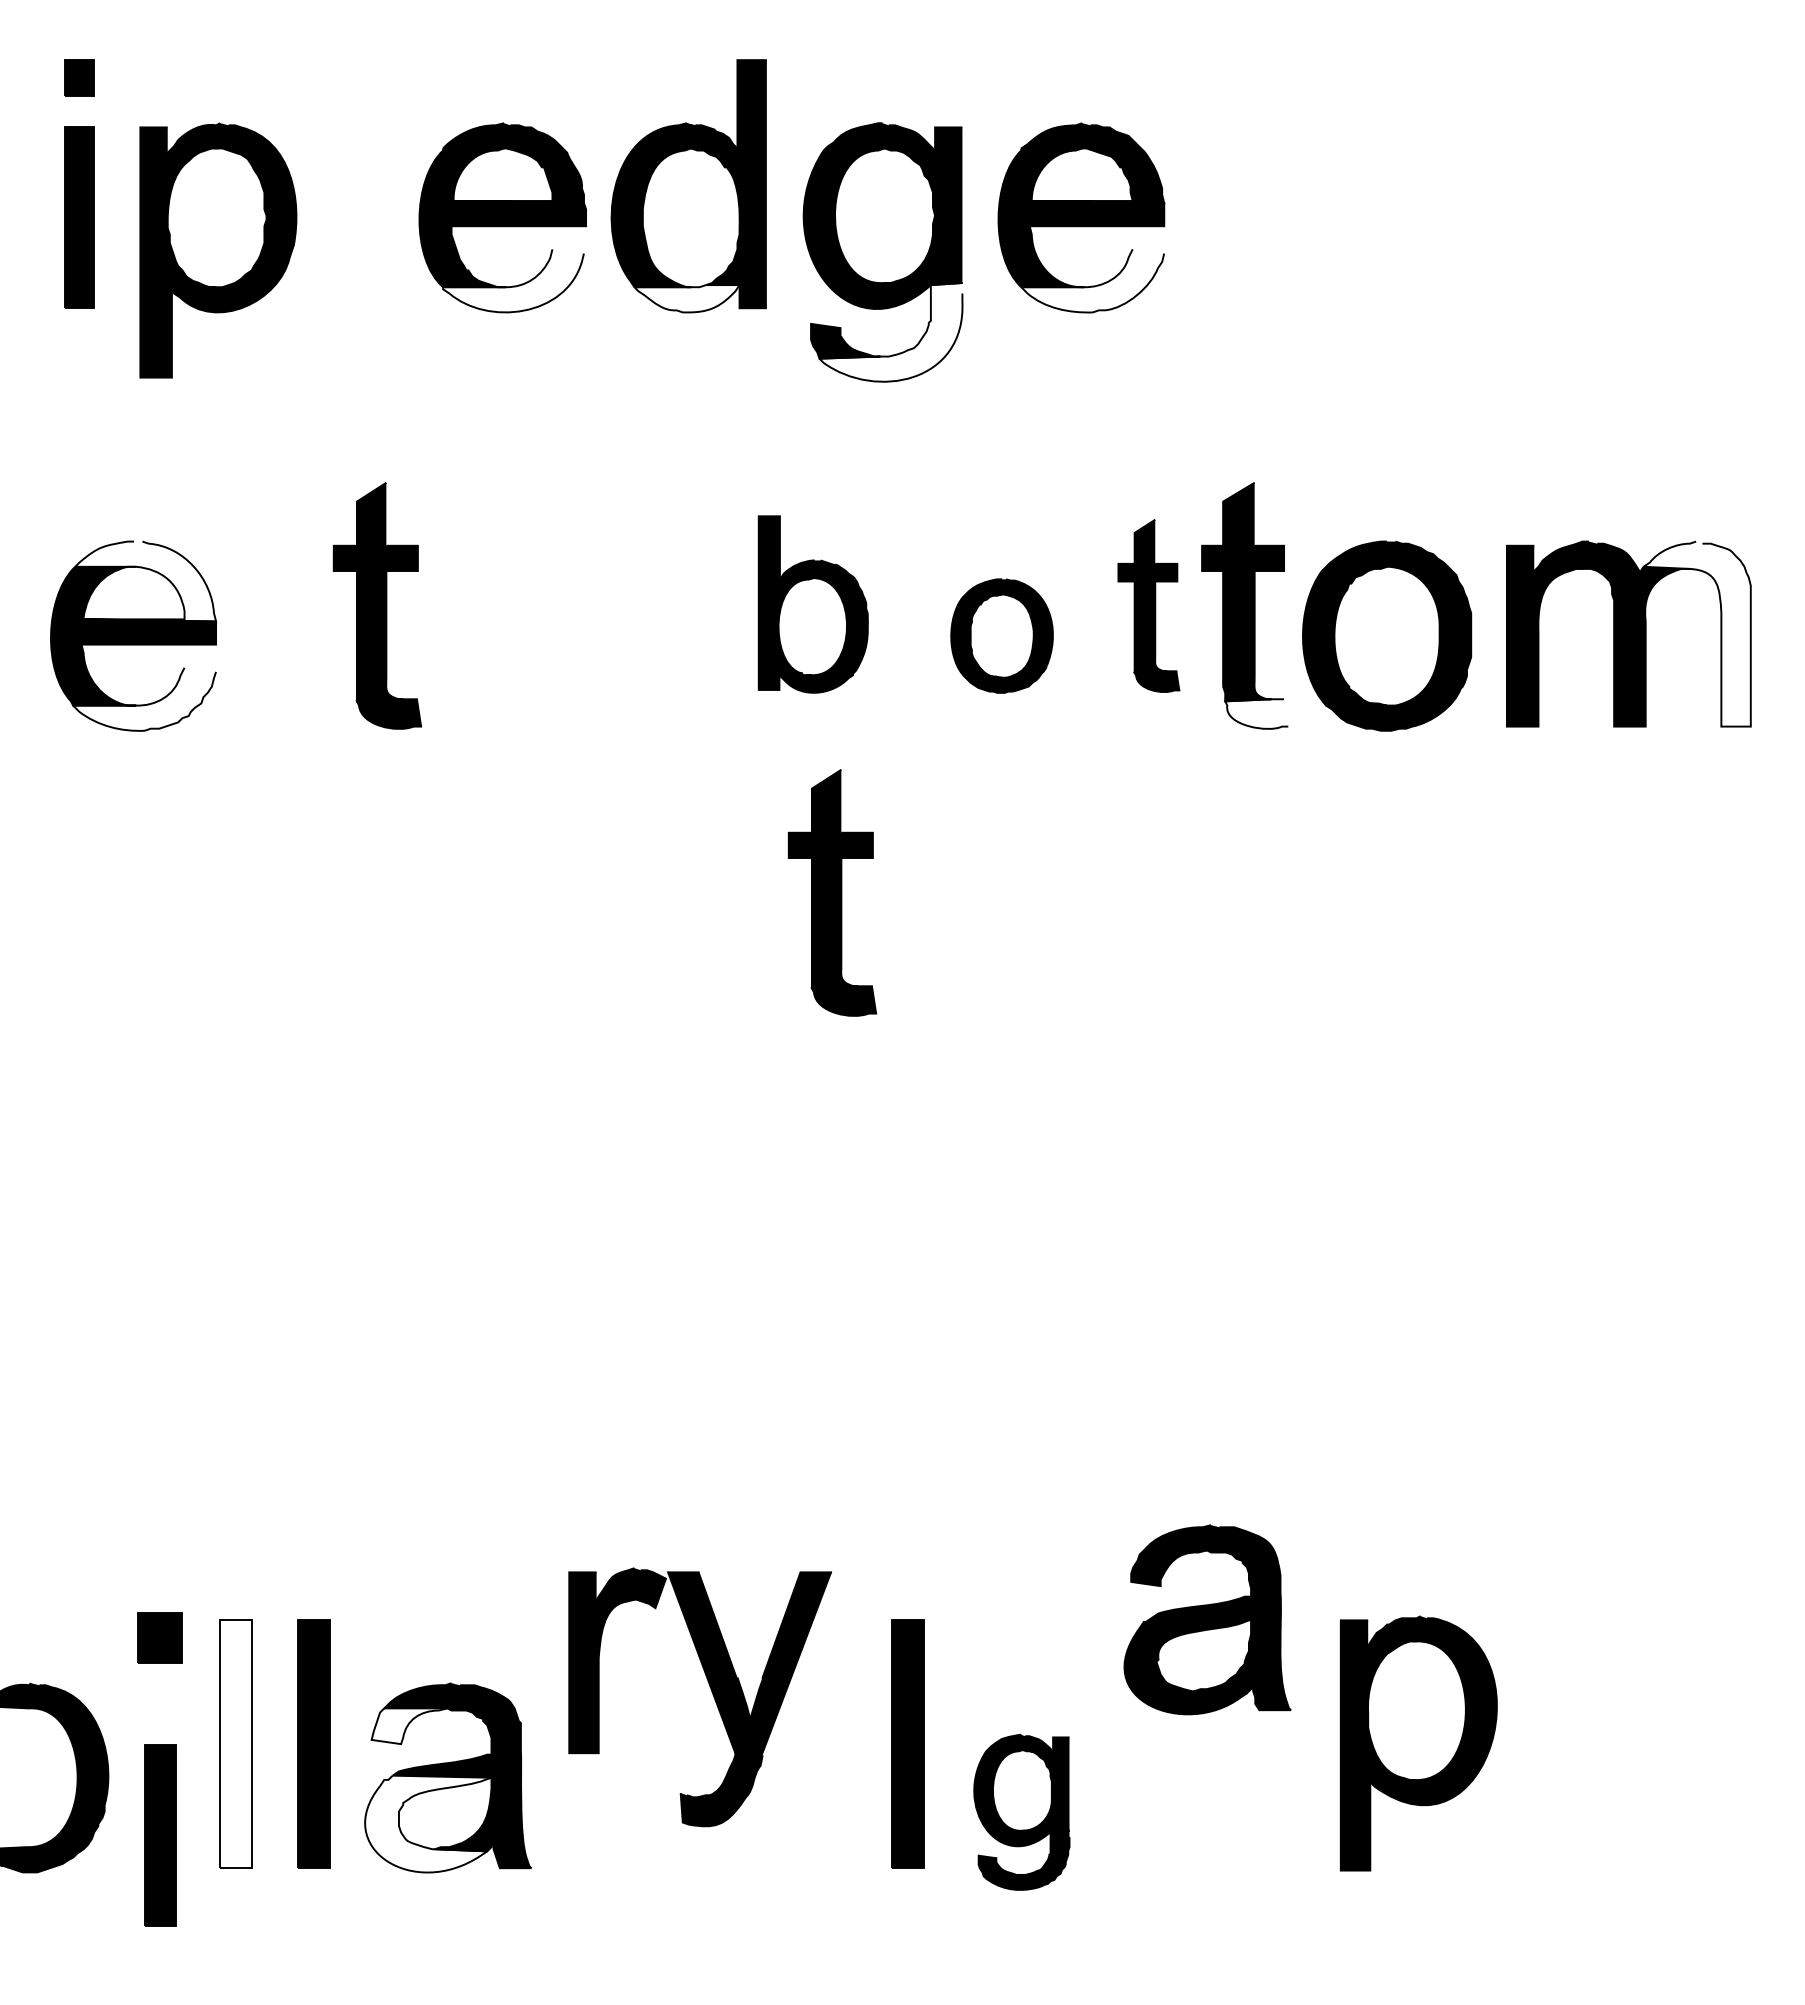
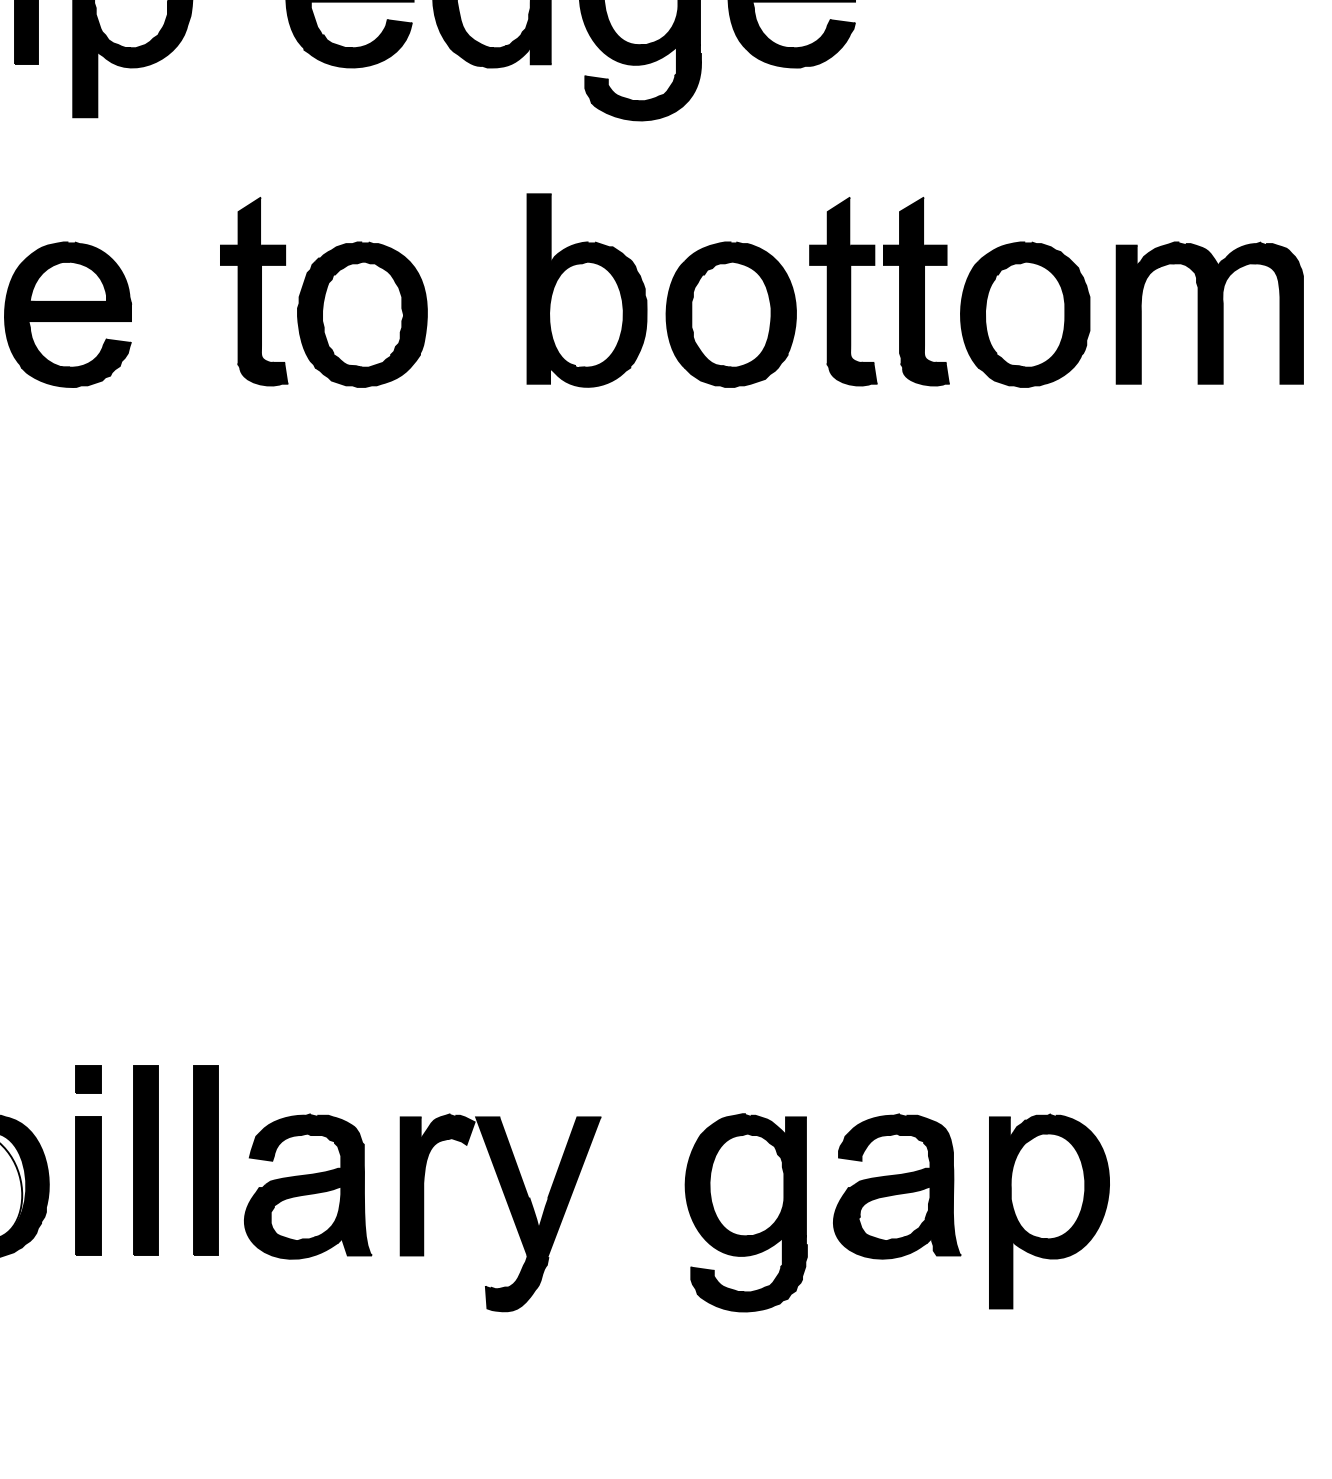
fill: (513, 280) -> (358, 43), added
fill: (1092, 280) -> (800, 43), added
fill: (686, 298) -> (490, 56), added
fill: (890, 331) -> (646, 82), added
fill: (145, 581) -> (77, 272), added
part: (813, 604) -> (587, 290), size x1.43
part: (1148, 605) -> (843, 291), size x1.43
fill: (1696, 633) -> (1261, 312), added
part: (518, 635) -> (361, 314), added
part: (1001, 635) -> (730, 314), size x1.67
fill: (144, 698) -> (76, 362), added
fill: (1256, 713) -> (925, 373), added
part: (832, 892) -> (601, 510), removed
part: (1207, 1619) -> (897, 1186), moved
part: (160, 1637) -> (88, 1079), size x0.71
part: (711, 1692) -> (509, 1209), moved
fill: (409, 1726) -> (278, 1147), added
part: (907, 1743) -> (659, 1160), removed
part: (1418, 1743) -> (1049, 1211), moved
fill: (235, 1744) -> (145, 1161), added
part: (1021, 1812) -> (746, 1212), size x1.67
fill: (428, 1823) -> (293, 1221), added
part: (160, 1835) -> (88, 1186), moved

